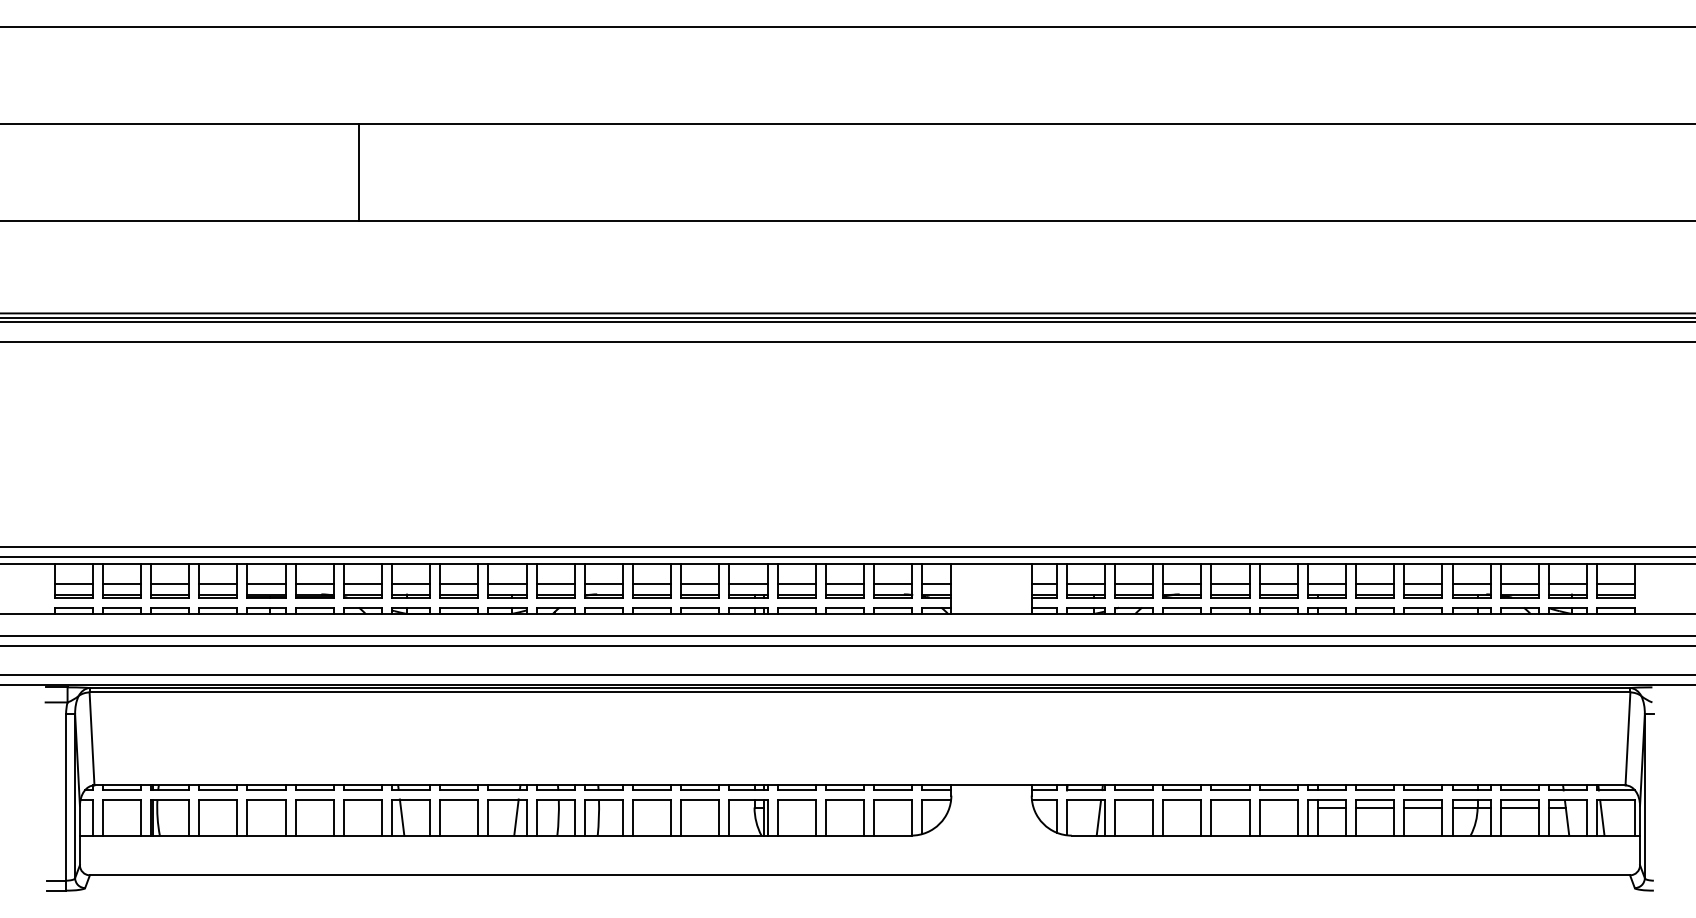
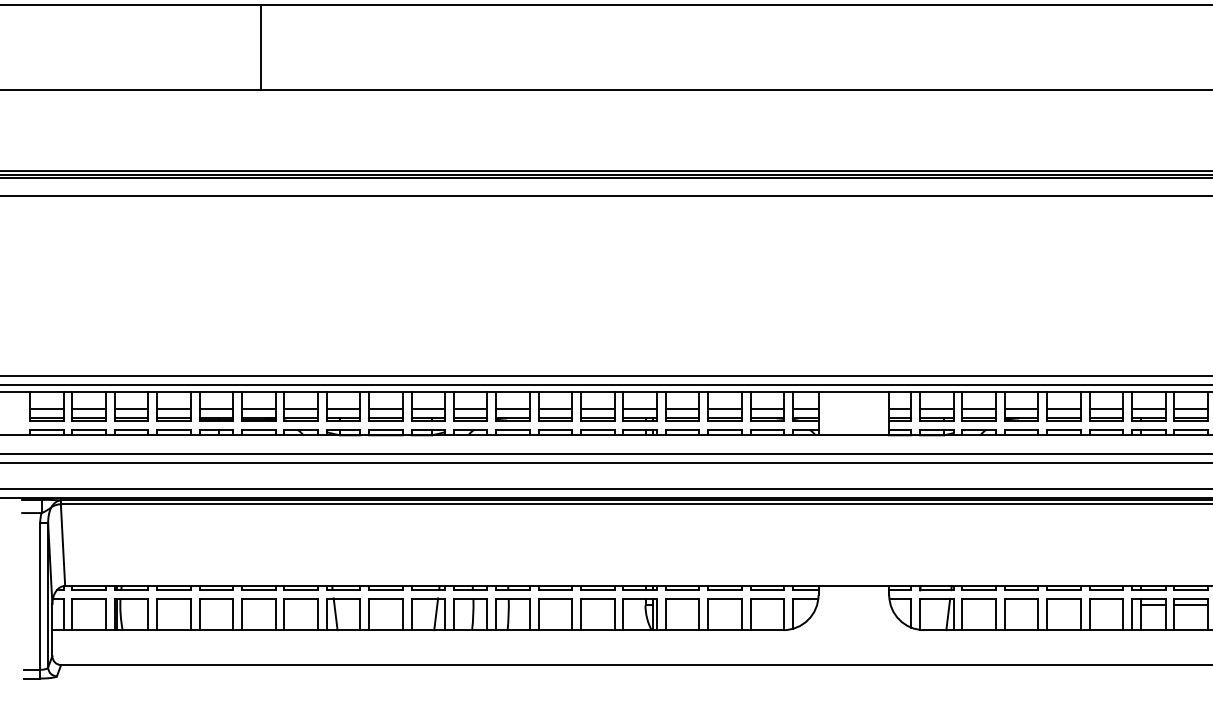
line: (358, 172) -> (261, 47), moved

